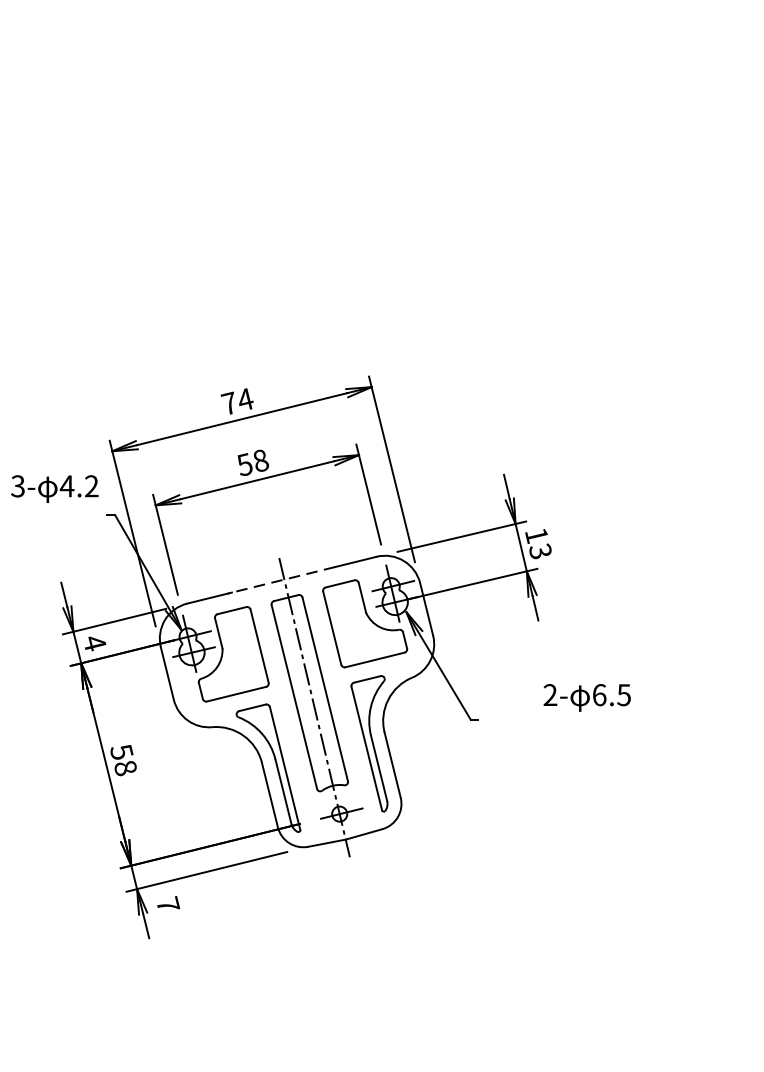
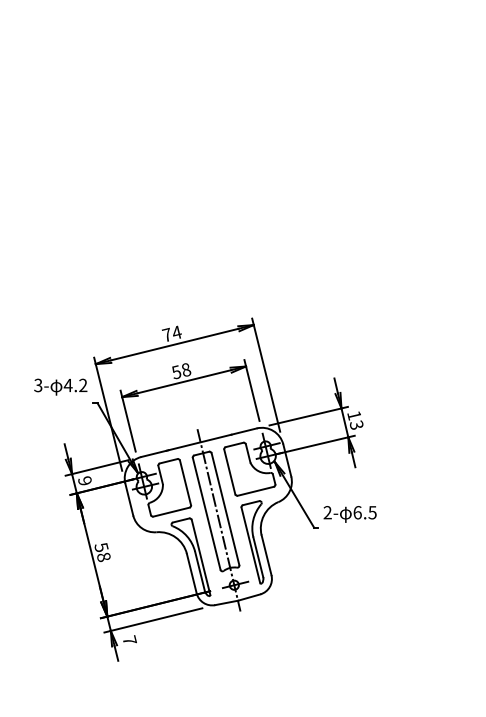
line: (282, 579) -> (199, 442), dashed -> solid
text: (93, 642) -> (84, 480), 4 -> 9
text: (586, 698) -> (349, 514), moved

